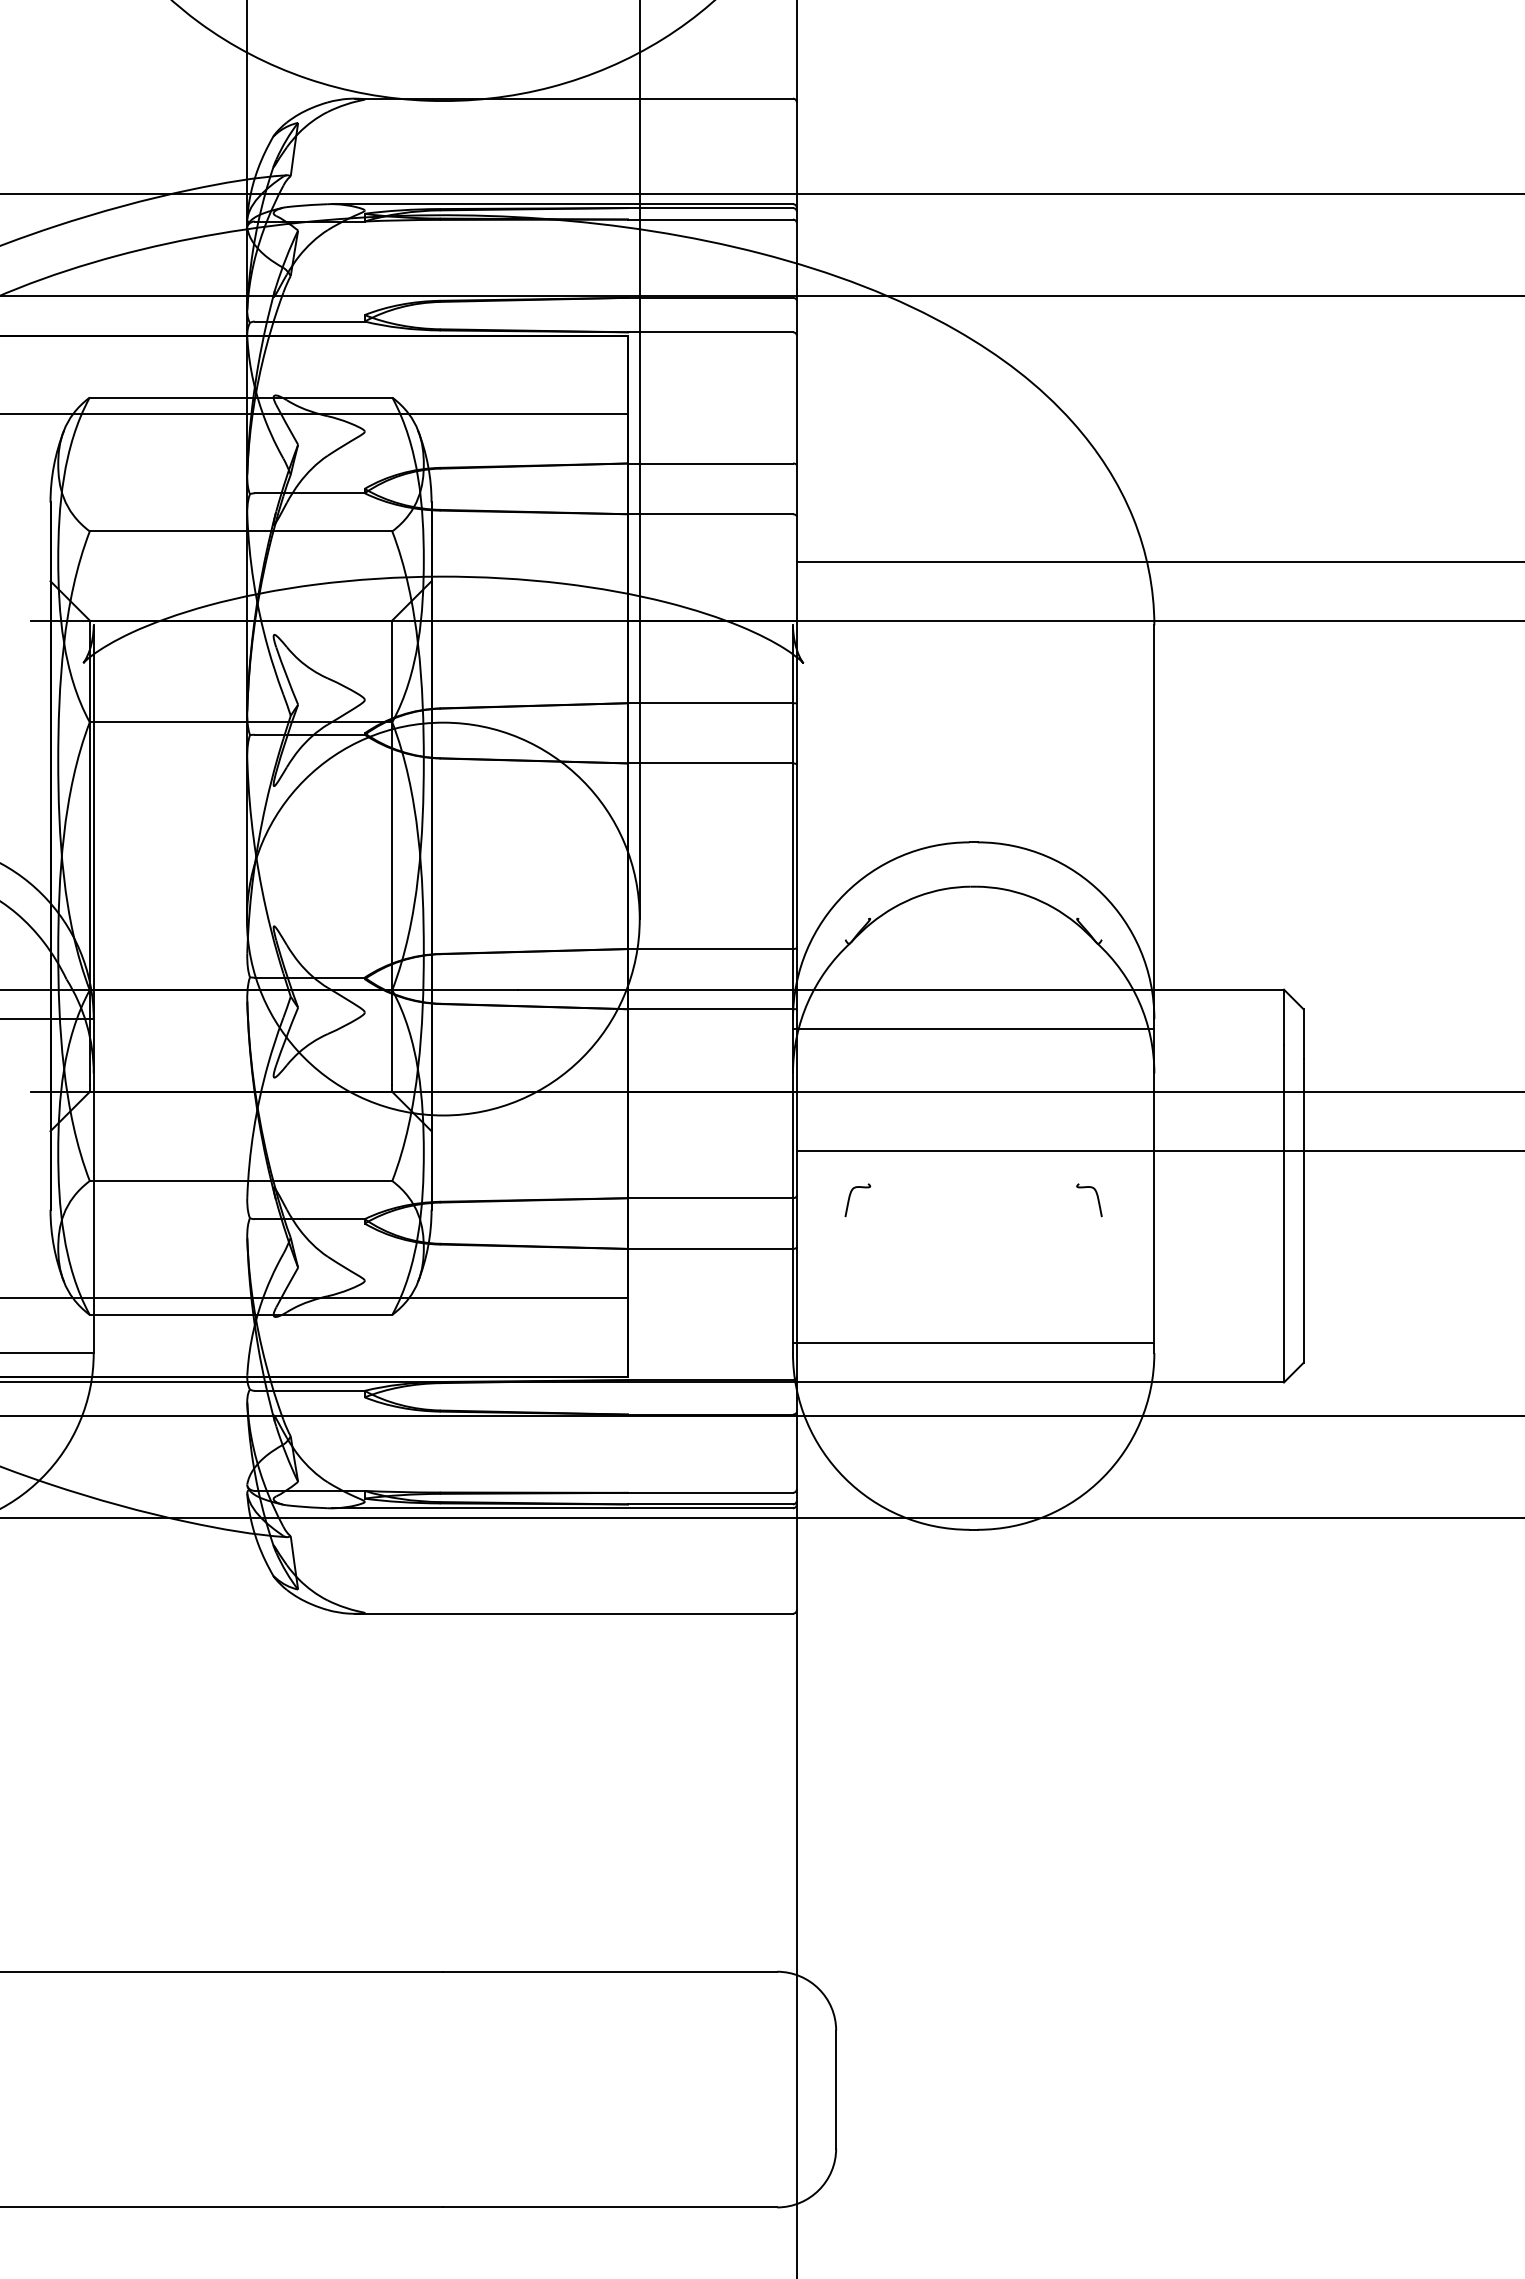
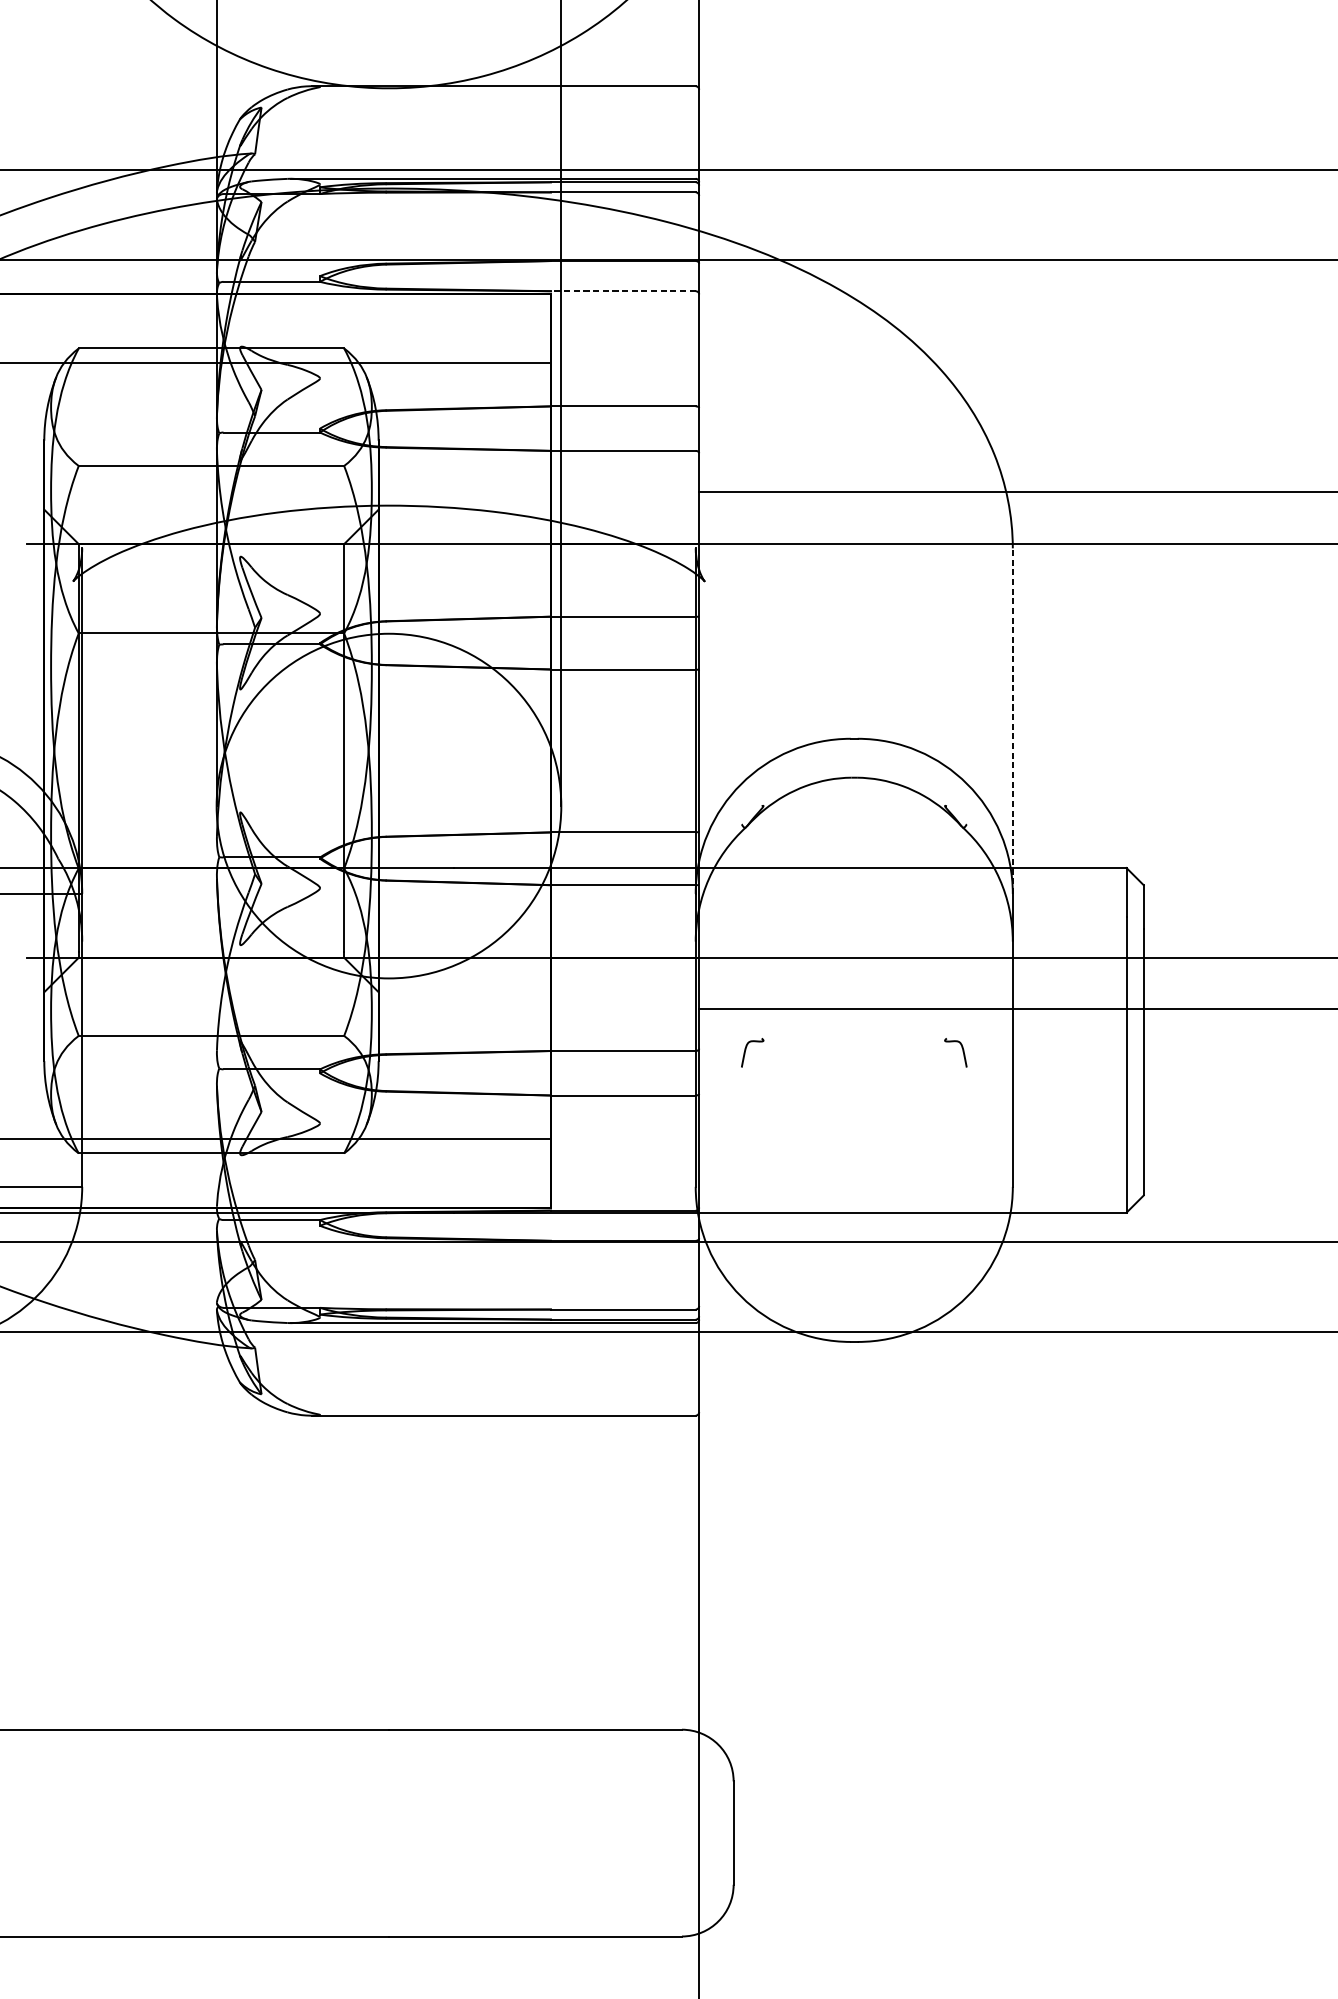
line: (709, 332) -> (622, 291), solid -> dashed
line: (1154, 822) -> (1012, 721), solid -> dashed
line: (973, 1028) -> (854, 902), removed
line: (973, 1343) -> (854, 1178), removed

